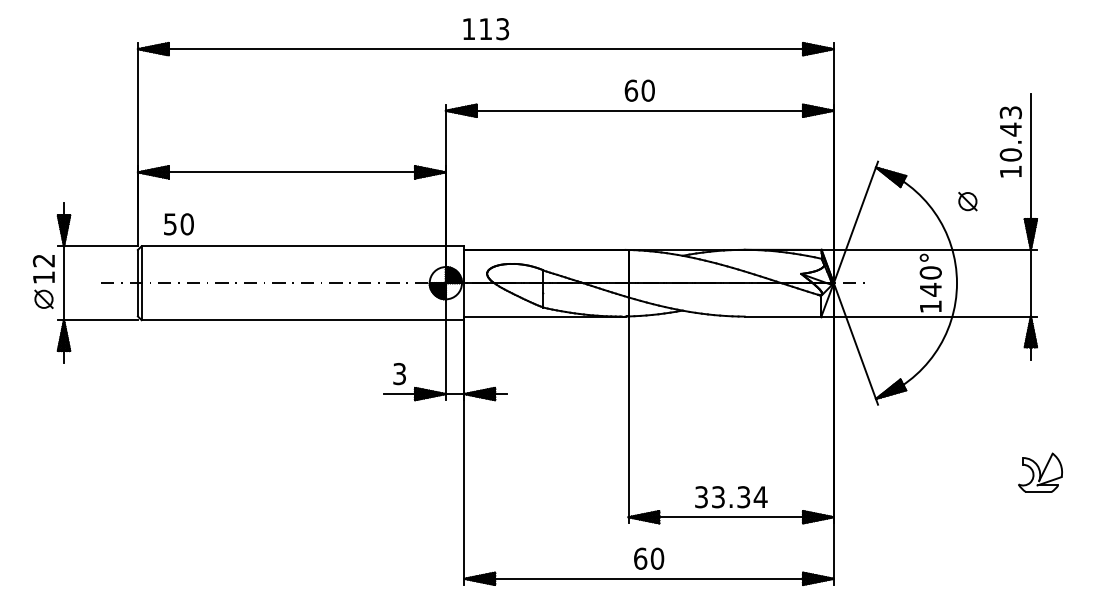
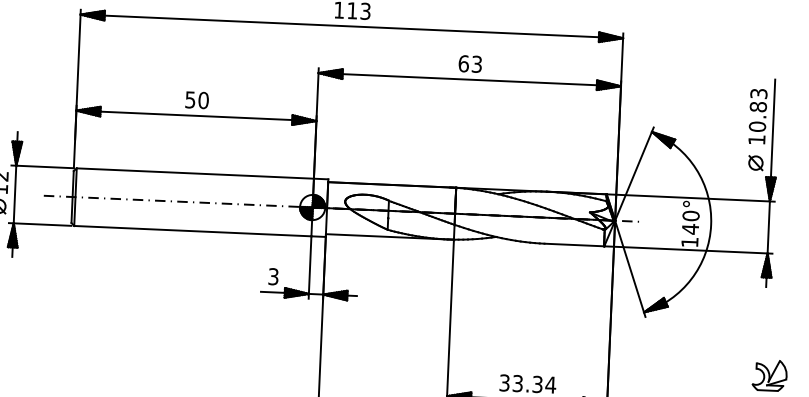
text: (647, 90) -> (476, 64), 60 -> 63
text: (1010, 129) -> (758, 106), 10.43 -> 10.83
part: (967, 201) -> (755, 163), moved
text: (178, 224) -> (196, 100), moved

